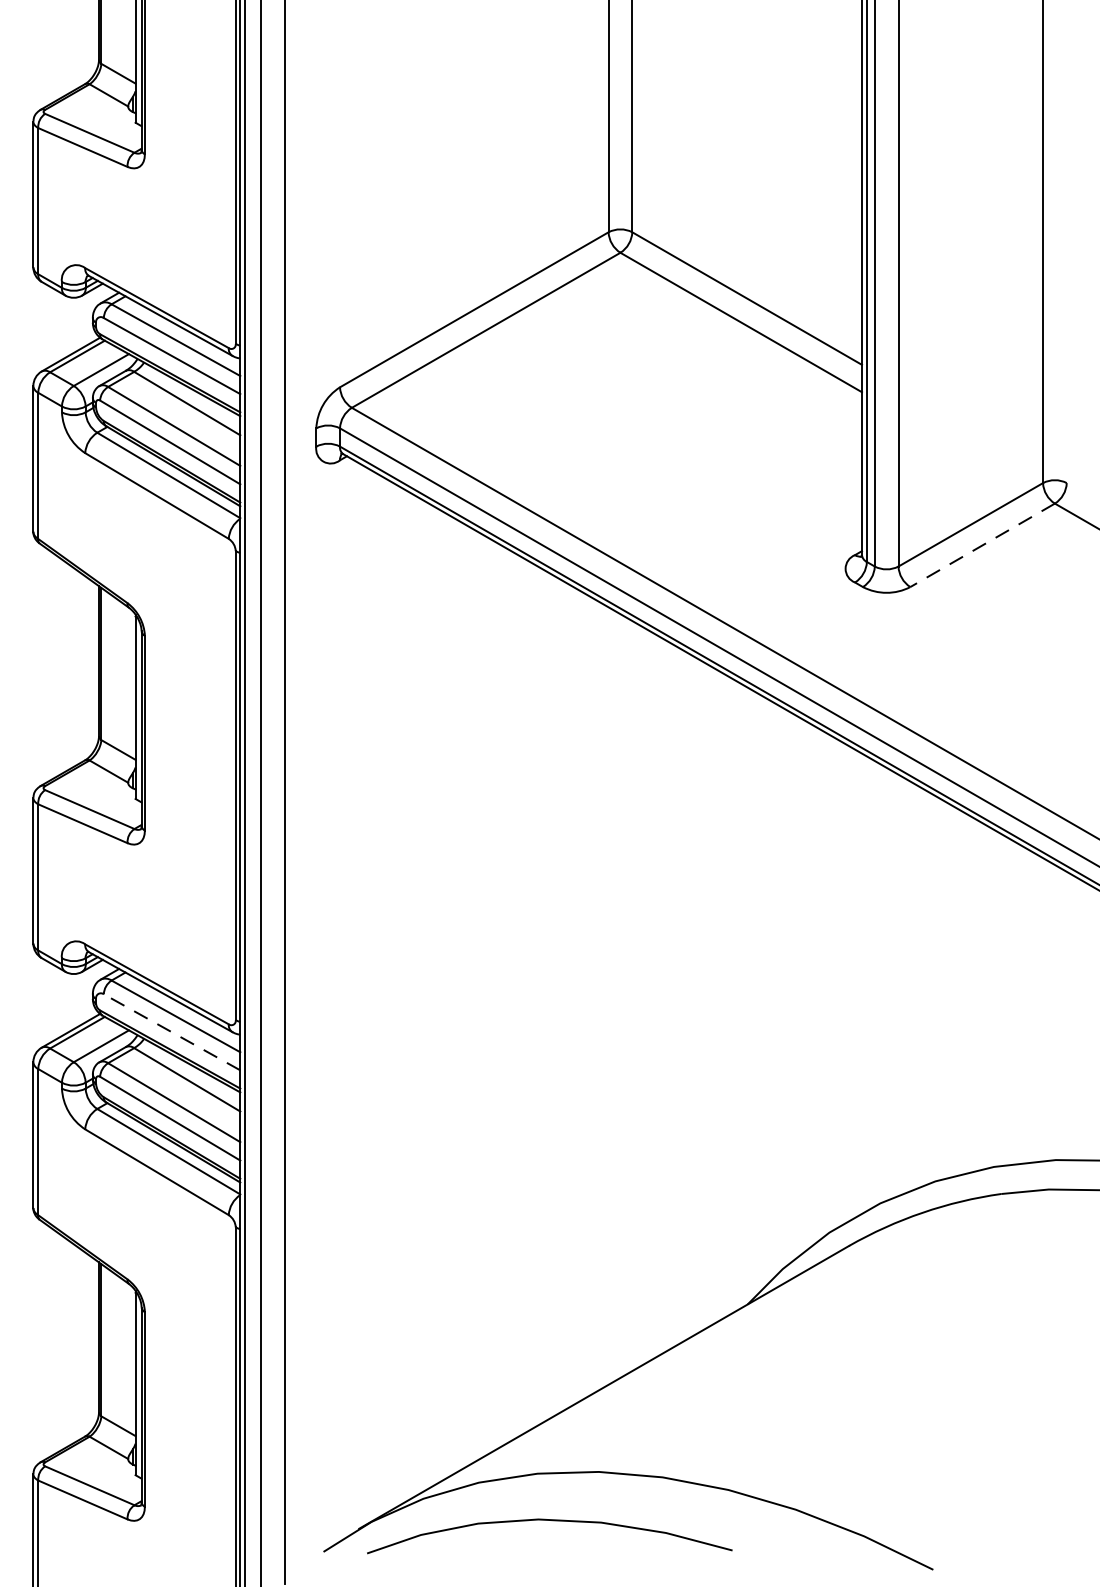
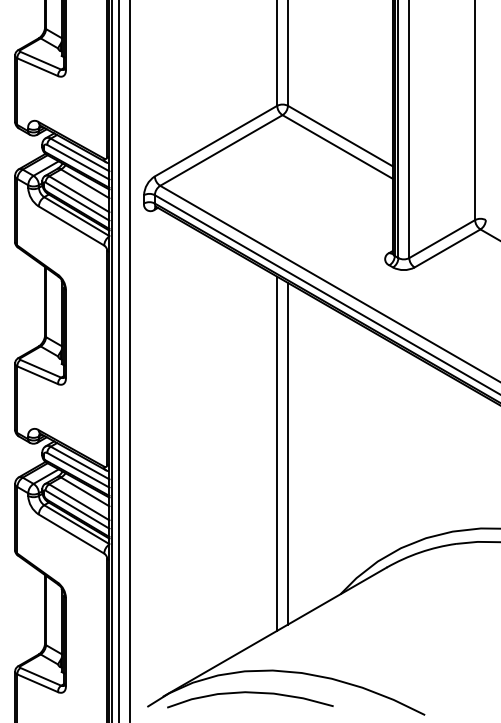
line: (982, 545) -> (447, 248), dashed -> solid
line: (609, 995) -> (277, 453), added
line: (631, 995) -> (287, 453), added
line: (172, 1032) -> (78, 470), dashed -> solid

